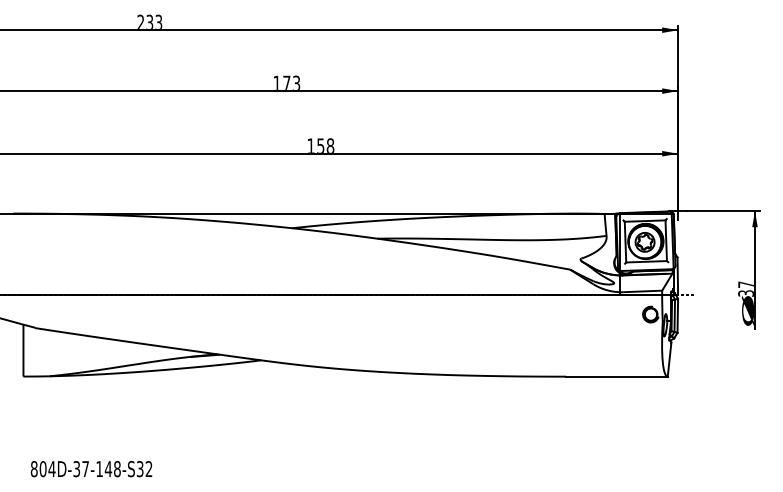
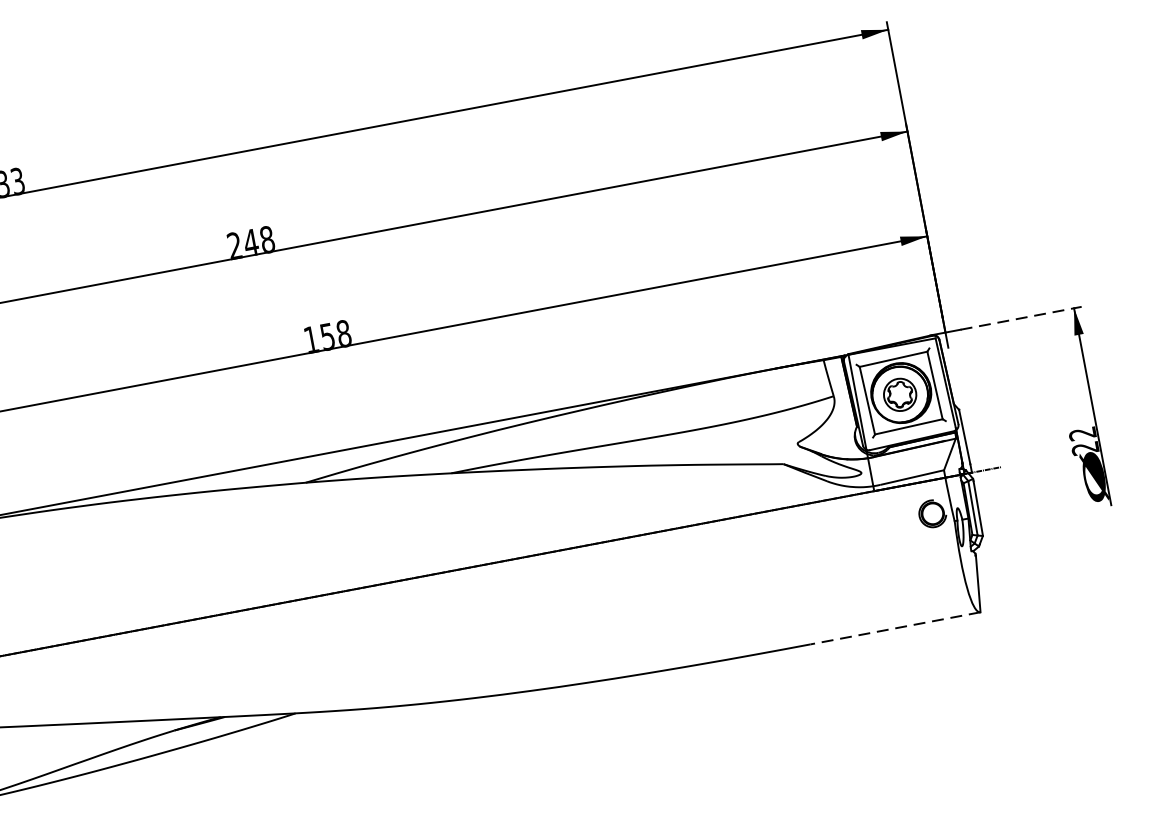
text: (286, 82) -> (250, 240), 173 -> 248
line: (723, 211) -> (1021, 318), solid -> dashed
text: (745, 288) -> (1082, 440), 37 -> 22
line: (616, 376) -> (894, 628), solid -> dashed

